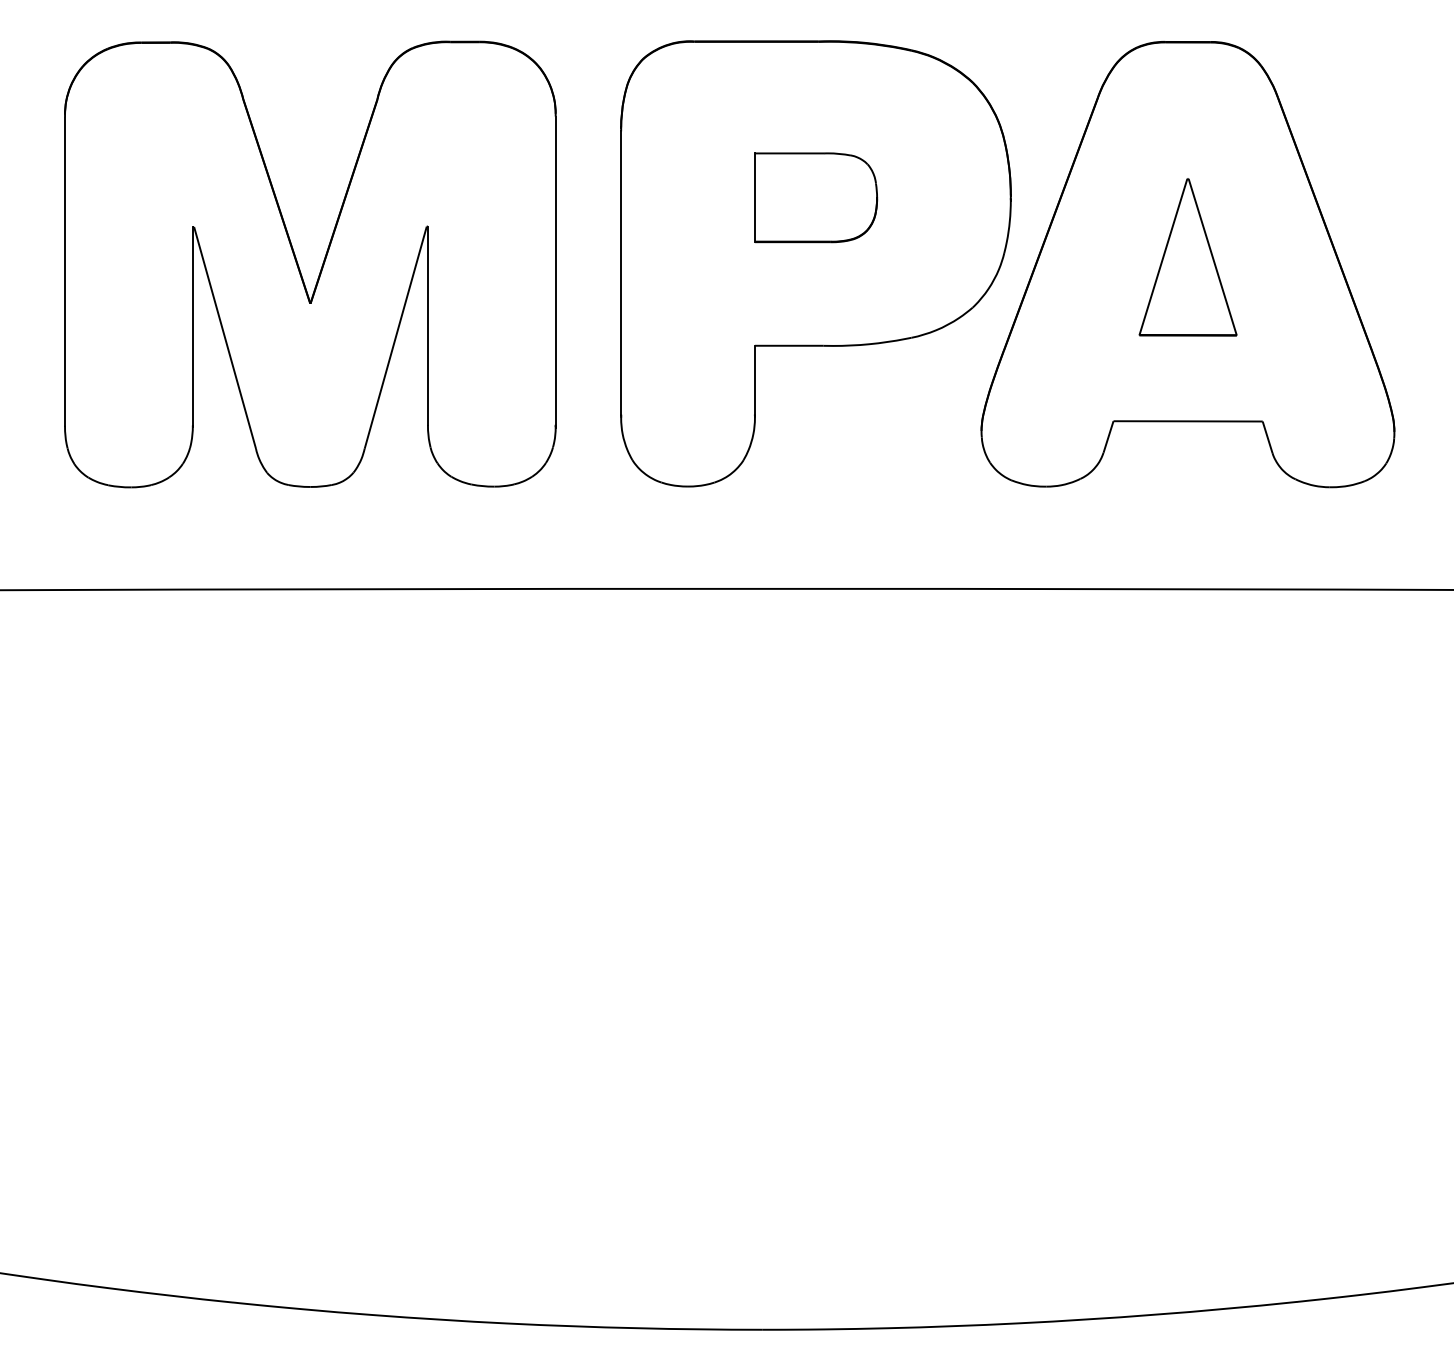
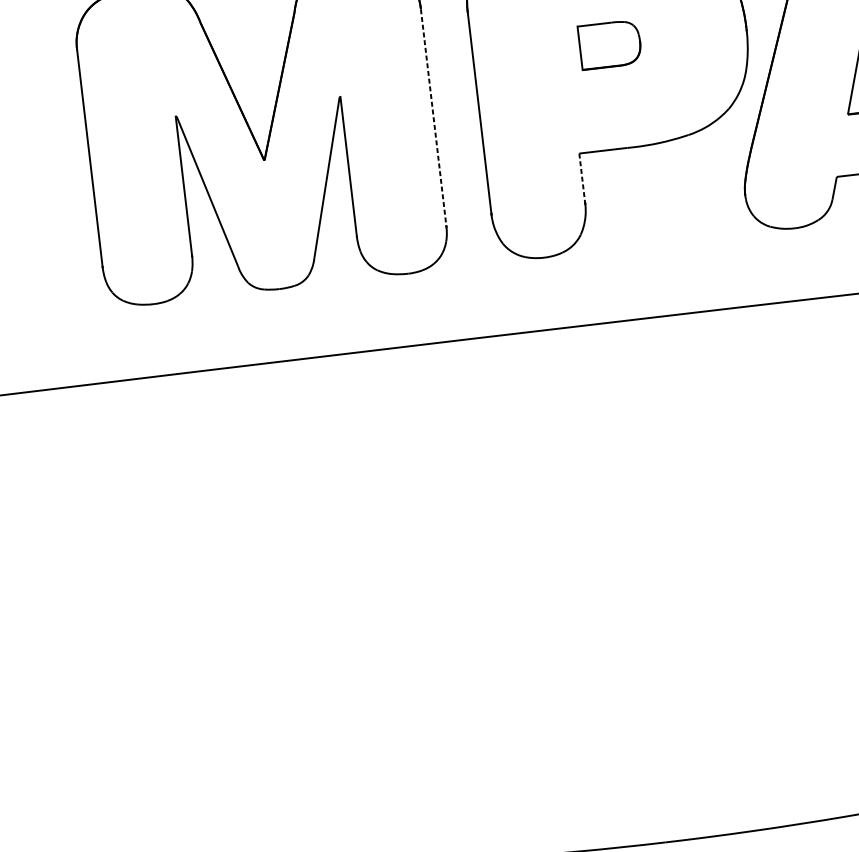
part: (816, 197) -> (610, 44), size x0.7
line: (555, 271) -> (433, 117), solid -> dashed
line: (754, 380) -> (581, 177), solid -> dashed

